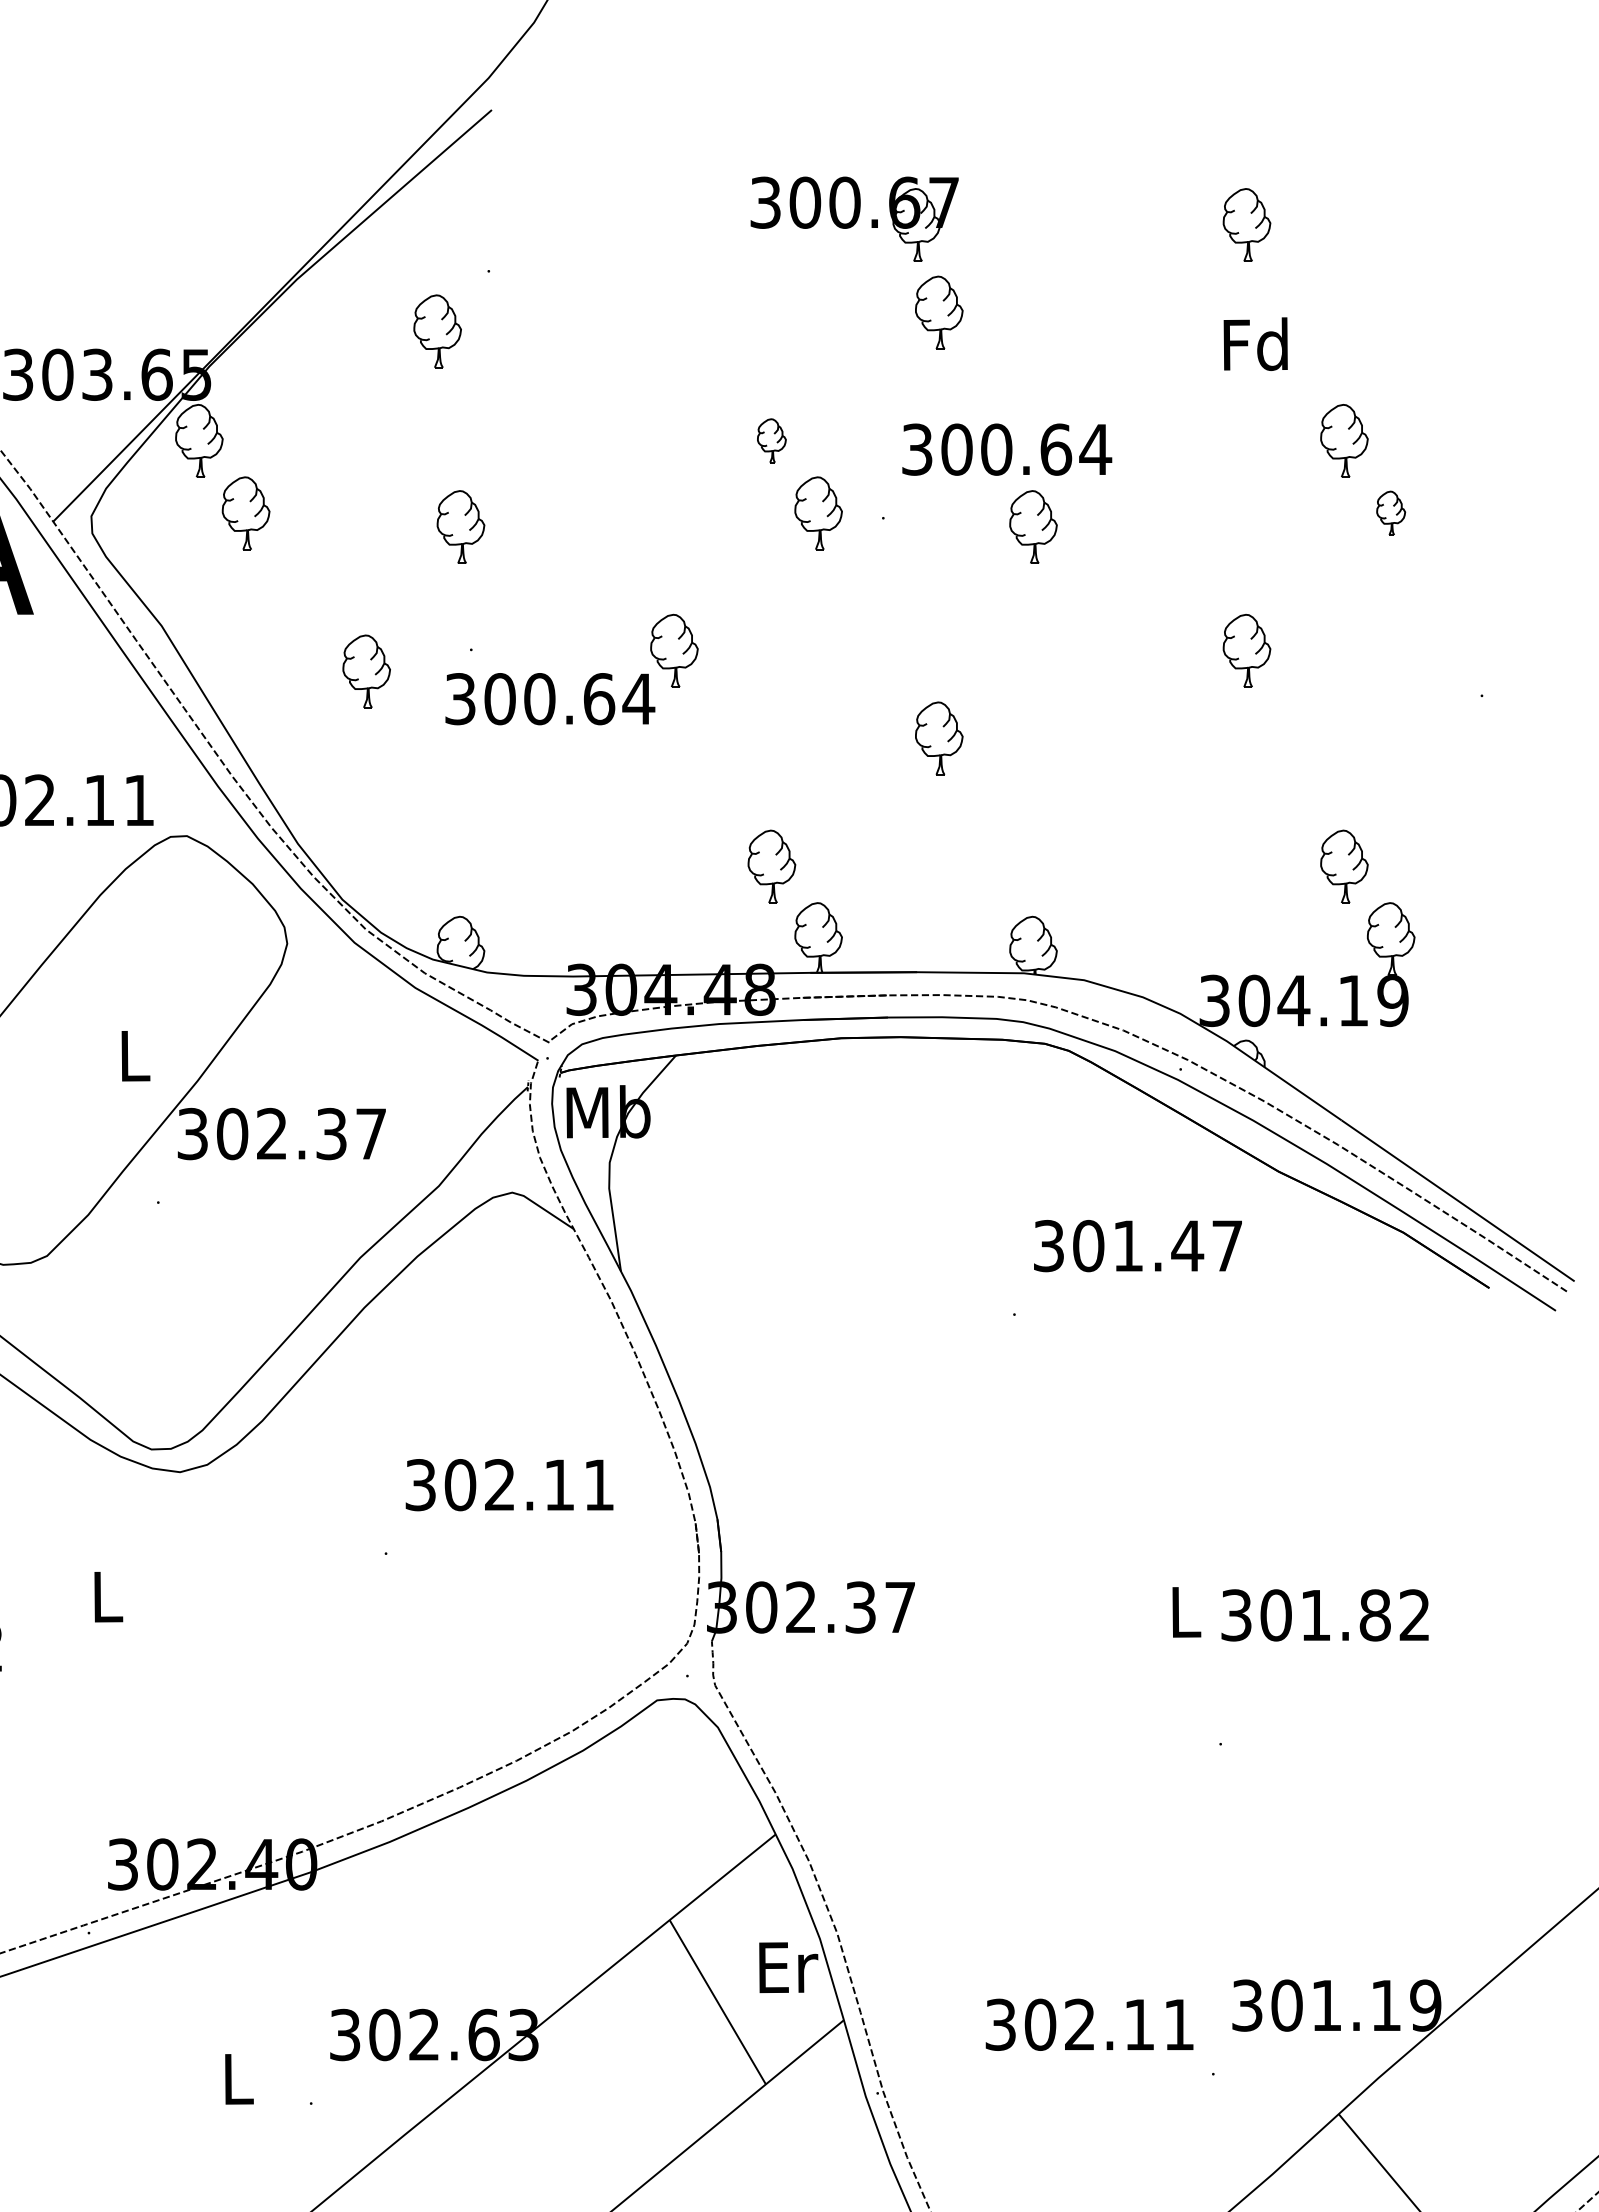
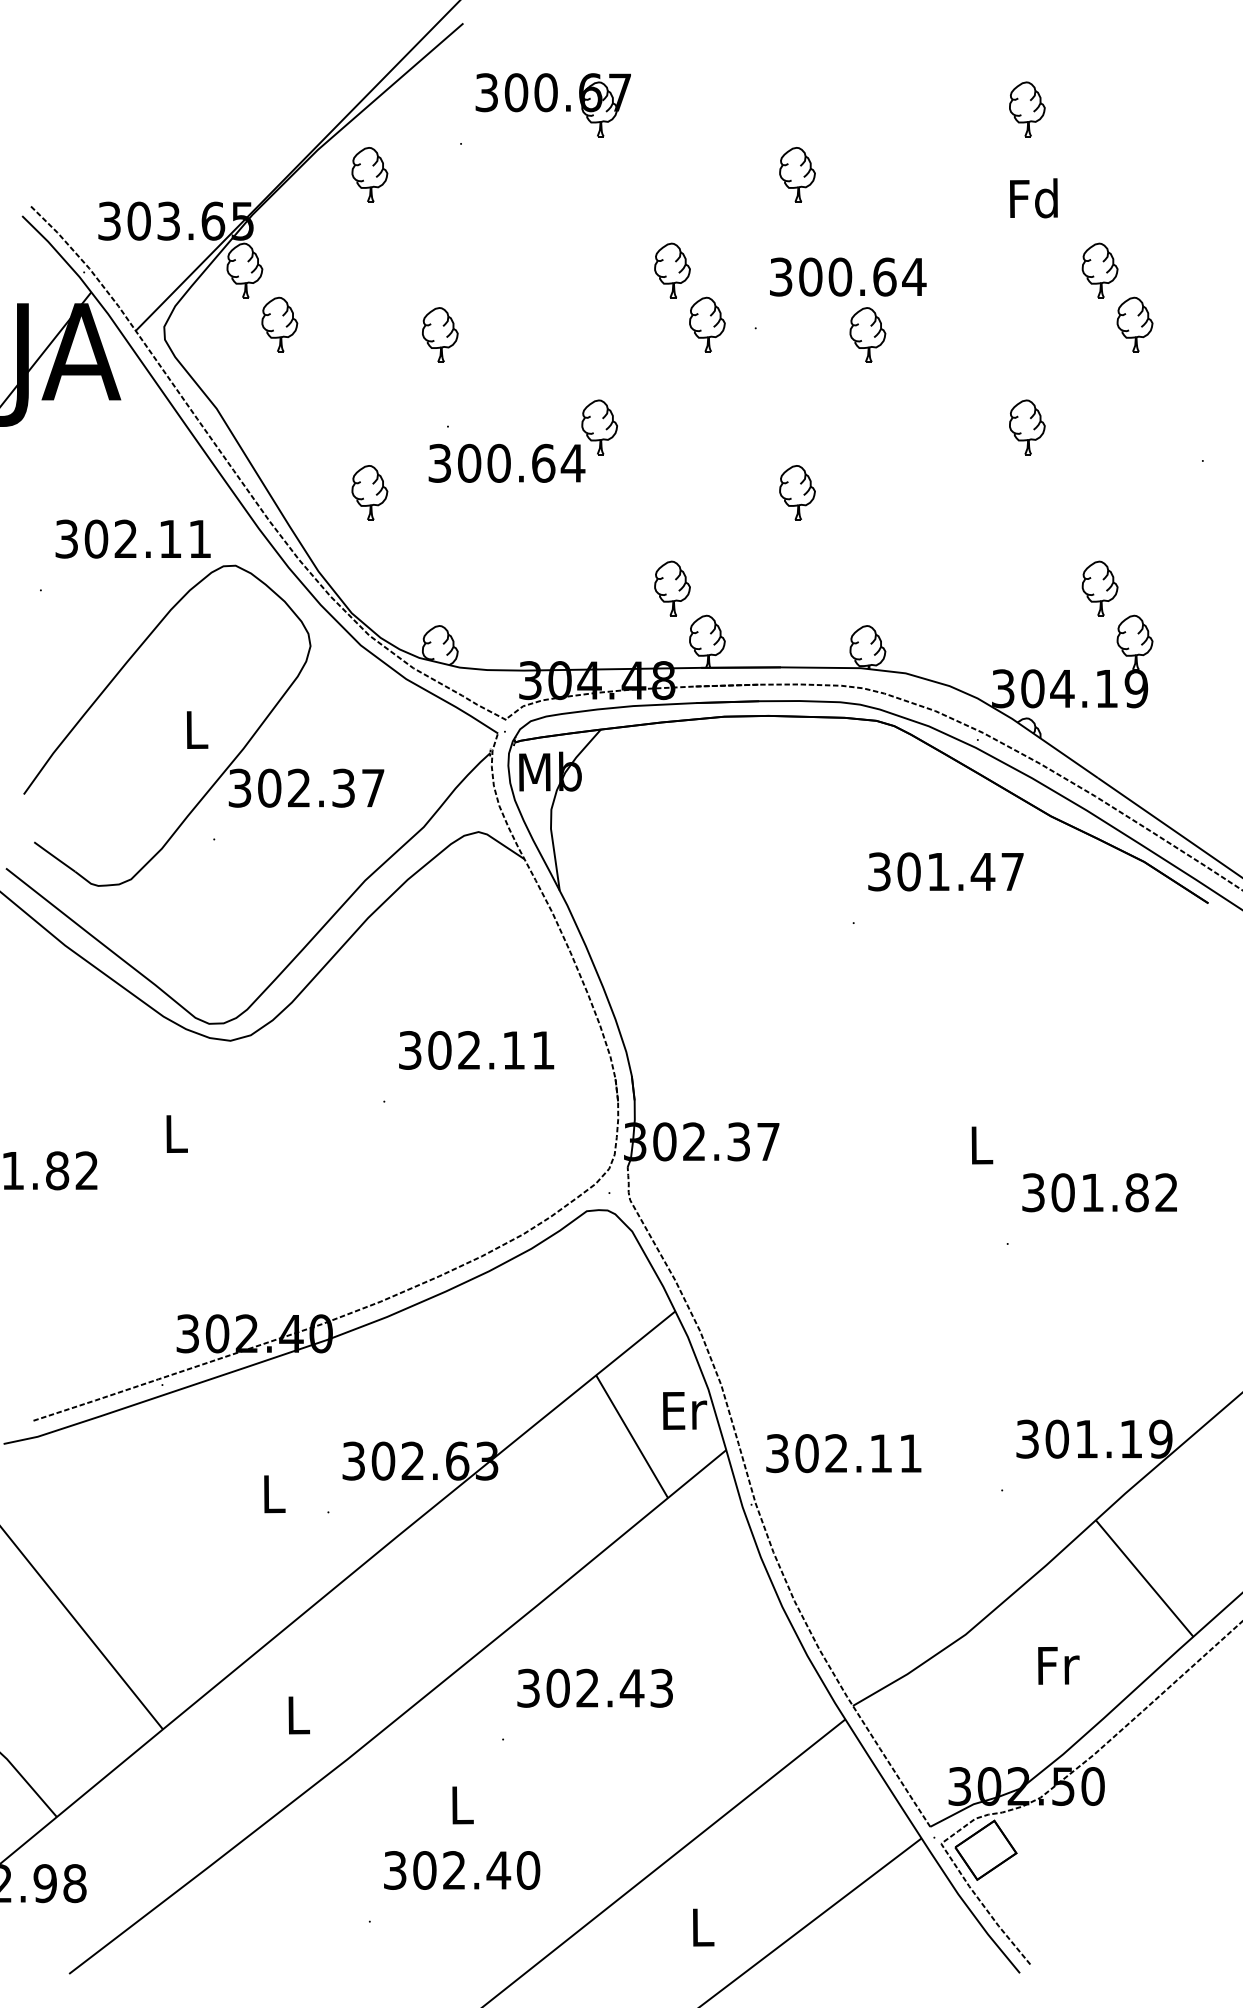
part: (853, 219) -> (552, 105), moved
part: (437, 331) -> (369, 174), moved
part: (771, 440) -> (672, 270), size x1.67
part: (1390, 513) -> (1134, 324), size x1.67
part: (366, 671) -> (369, 492), moved
text: (1324, 1615) -> (1099, 1192), moved
text: (1089, 2024) -> (843, 1453), moved

